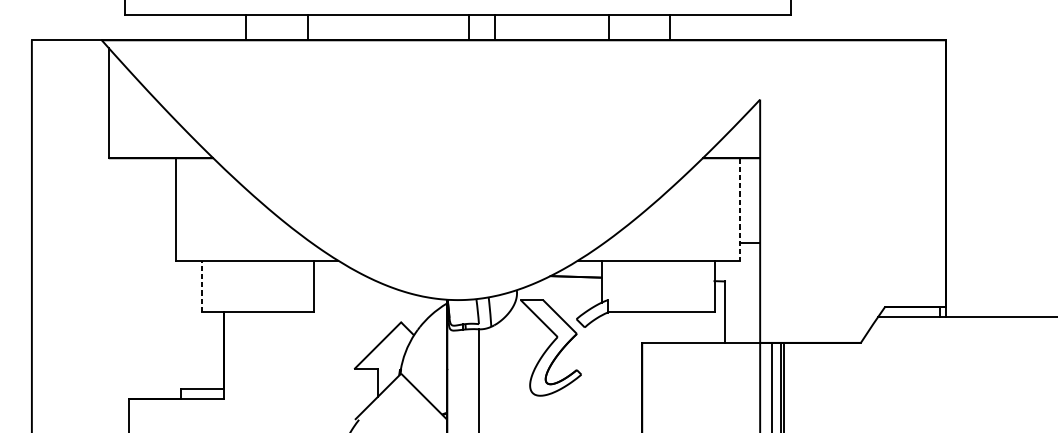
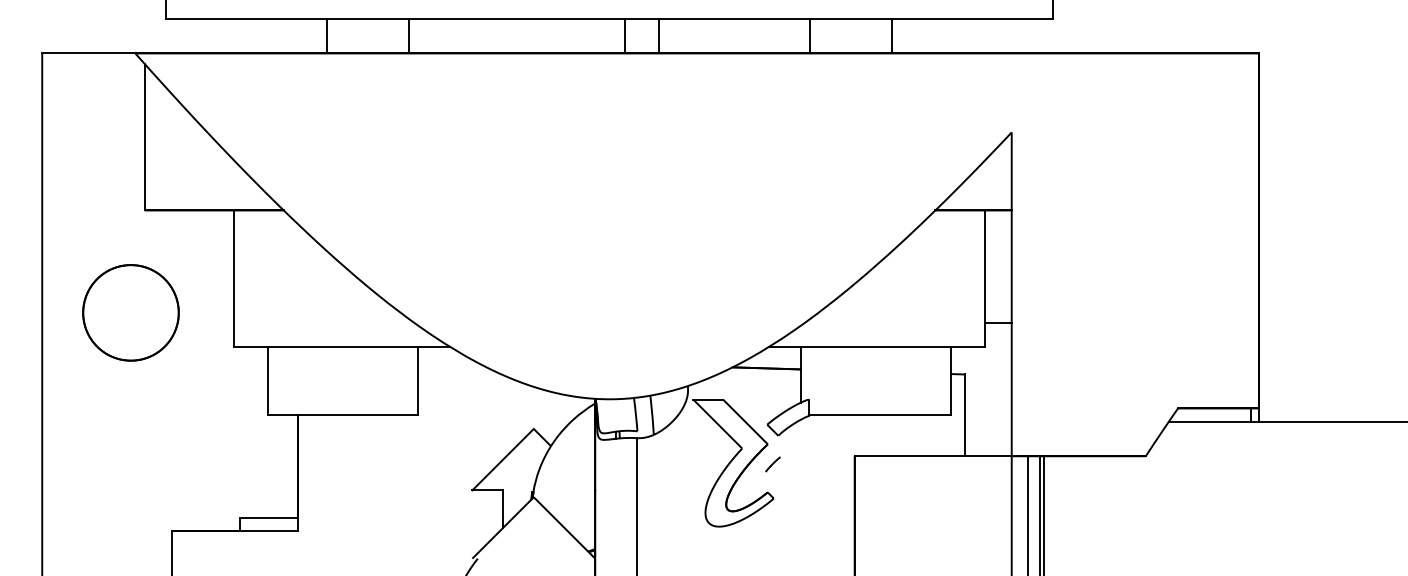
line: (740, 210) -> (985, 279), dashed -> solid
circle: (98, 234) -> (130, 312), added
line: (201, 285) -> (268, 380), dashed -> solid
line: (580, 349) -> (772, 464), added

